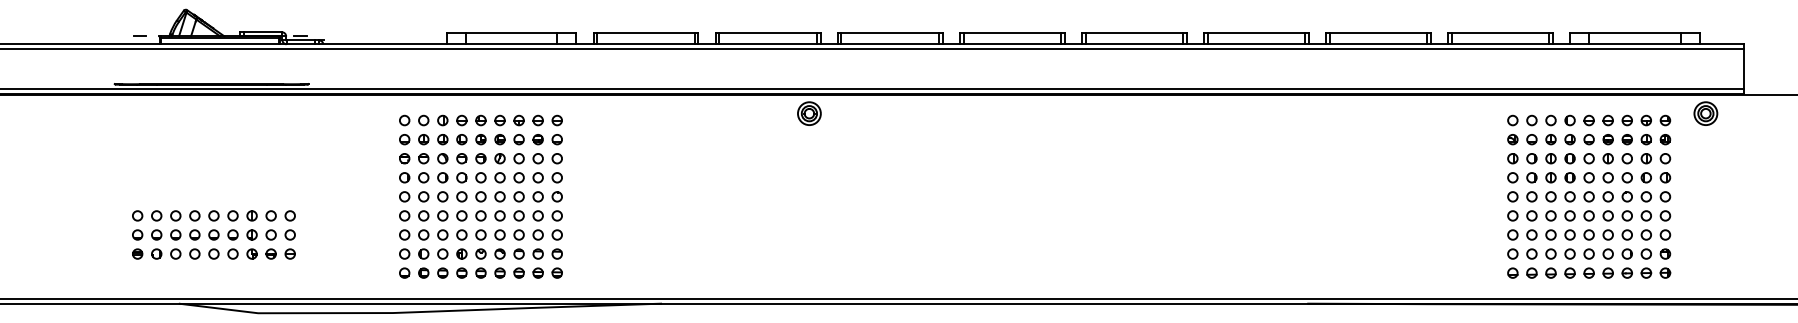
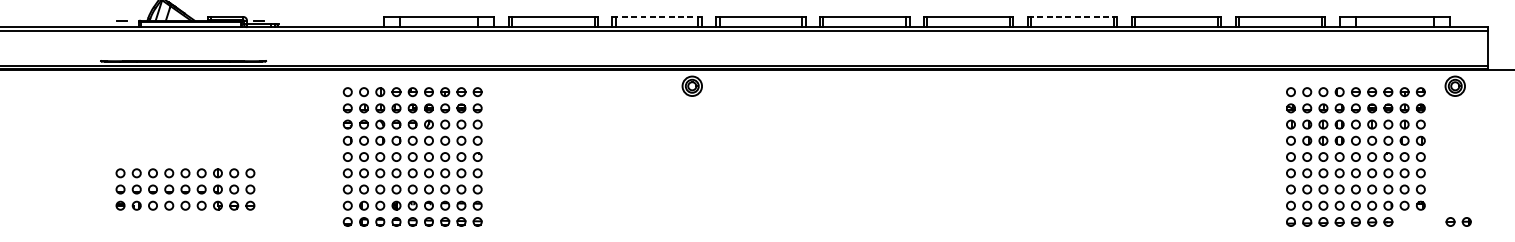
line: (768, 32) -> (657, 17), solid -> dashed
line: (1256, 32) -> (1072, 17), solid -> dashed
part: (1655, 272) -> (1458, 221), moved

